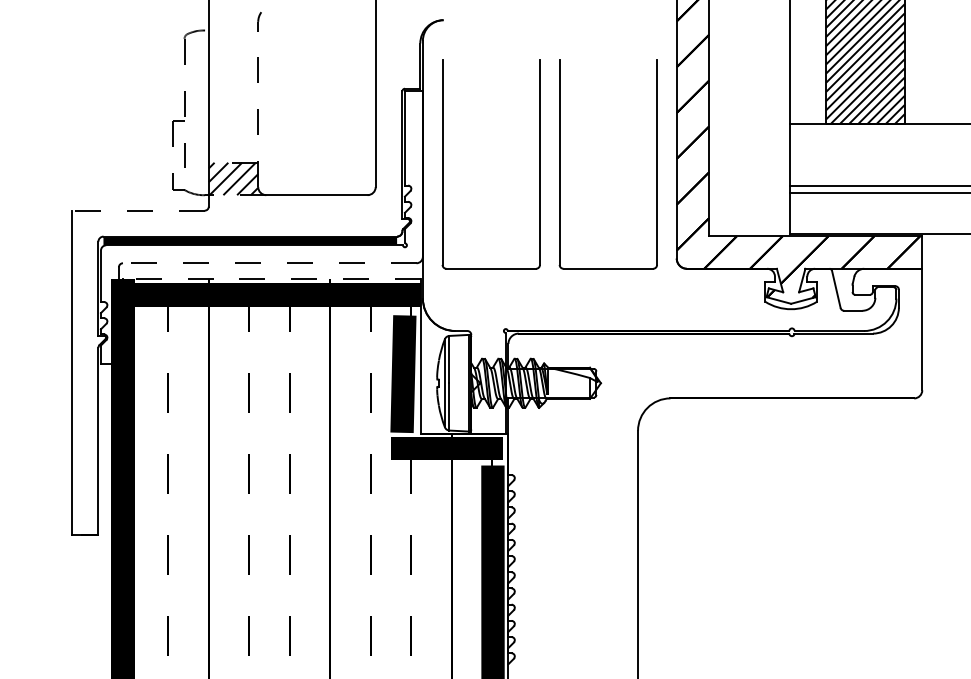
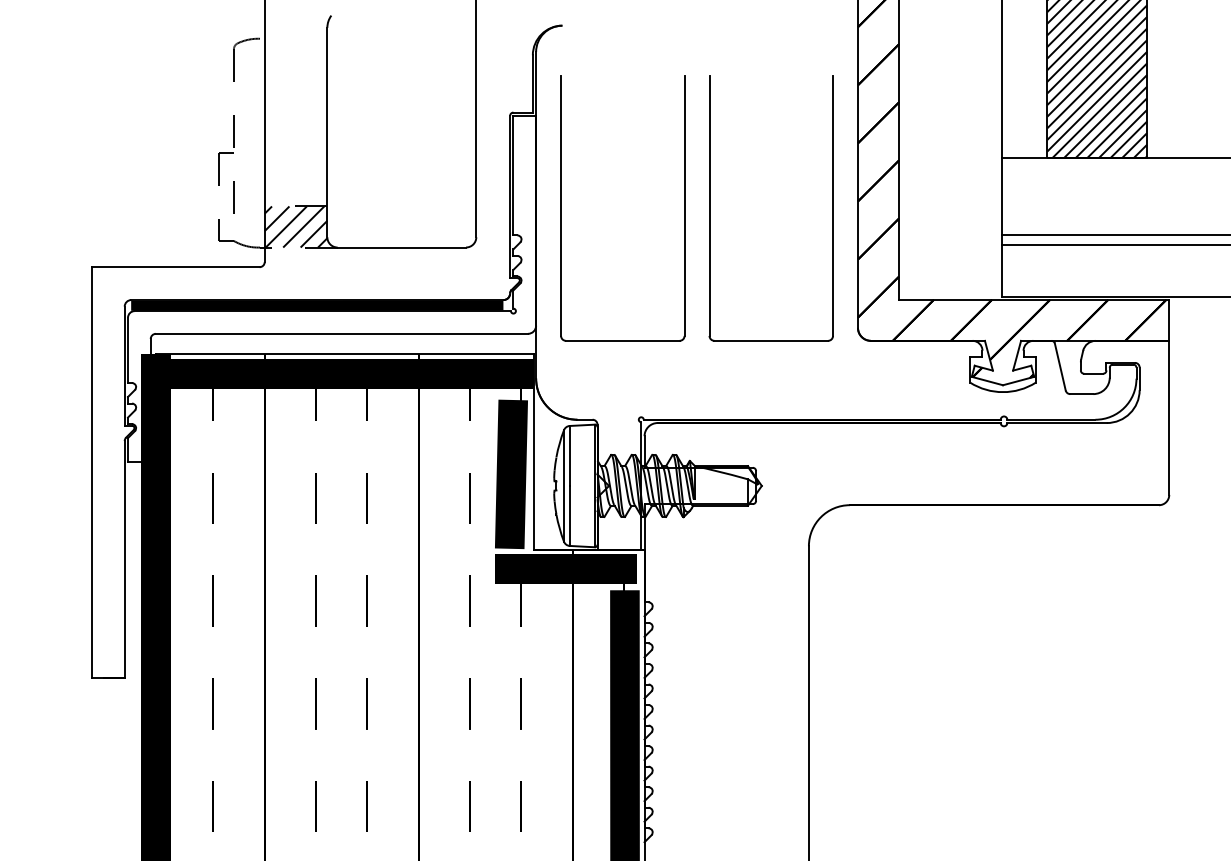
line: (258, 104) -> (327, 132), dashed -> solid
line: (138, 210) -> (175, 266), dashed -> solid
line: (269, 263) -> (341, 334), dashed -> solid
line: (271, 279) -> (344, 354), dashed -> solid

